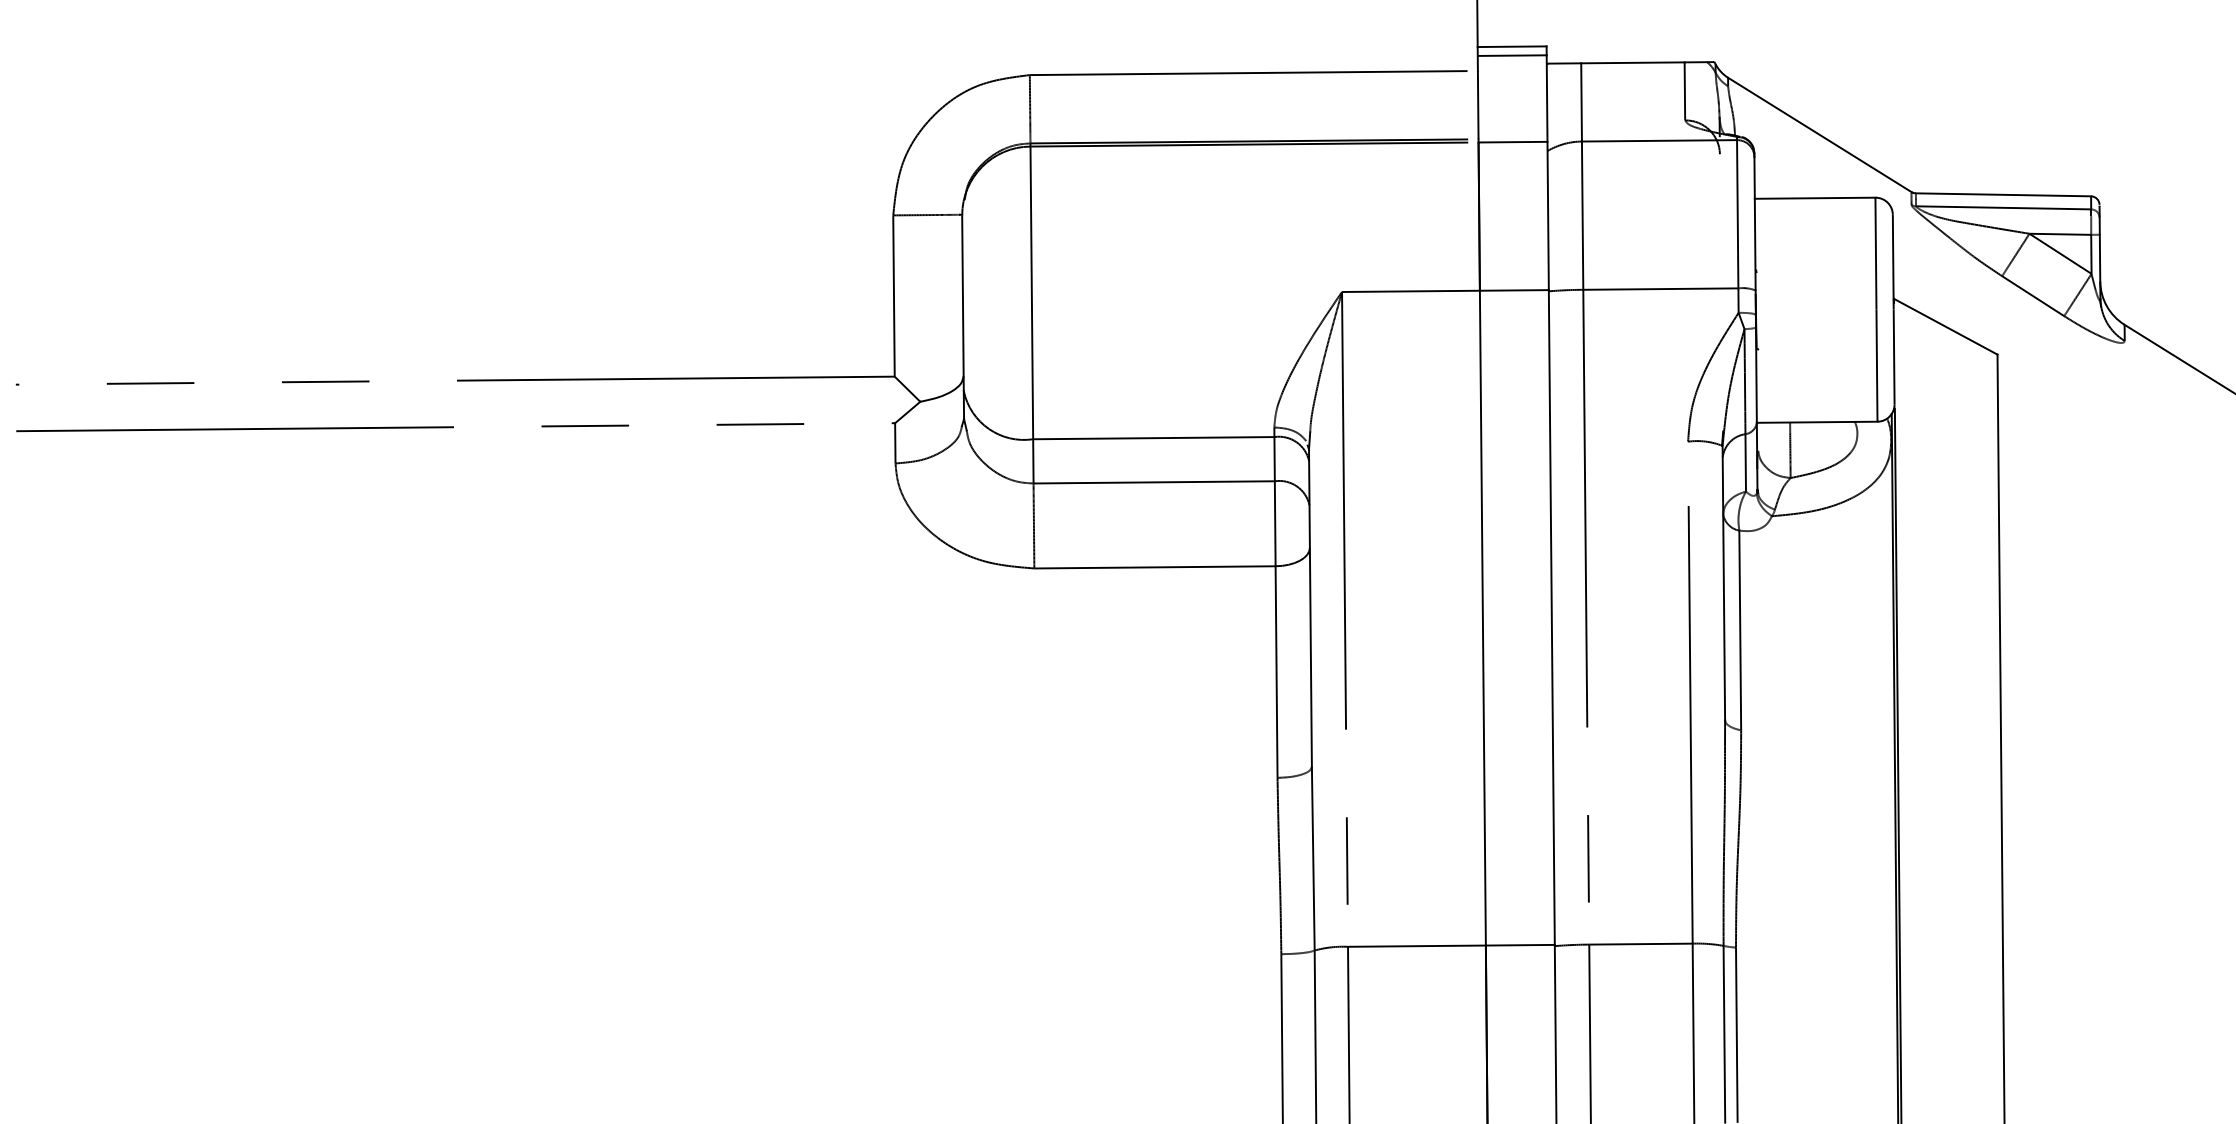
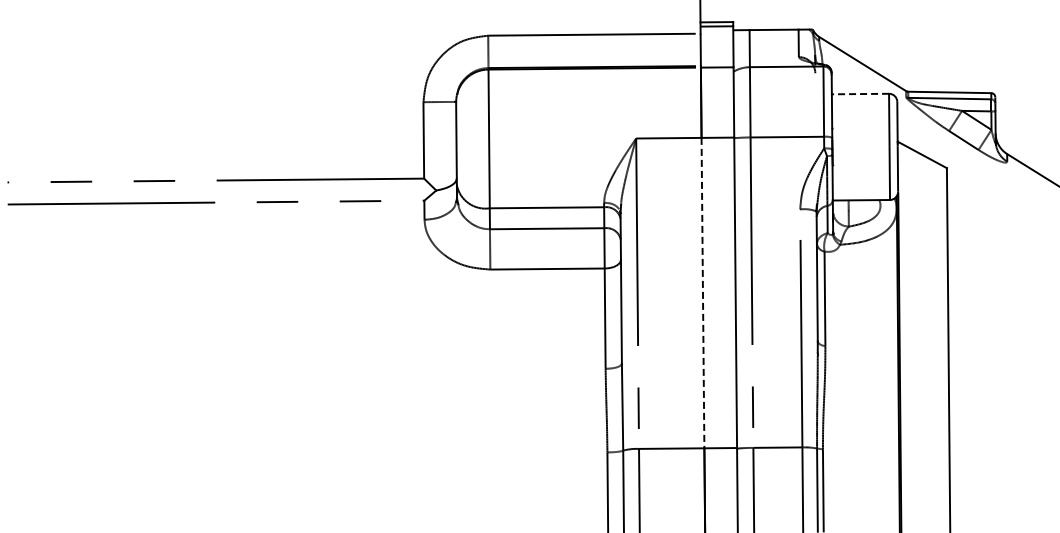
line: (1815, 199) -> (860, 94), solid -> dashed
line: (1481, 618) -> (702, 293), solid -> dashed

